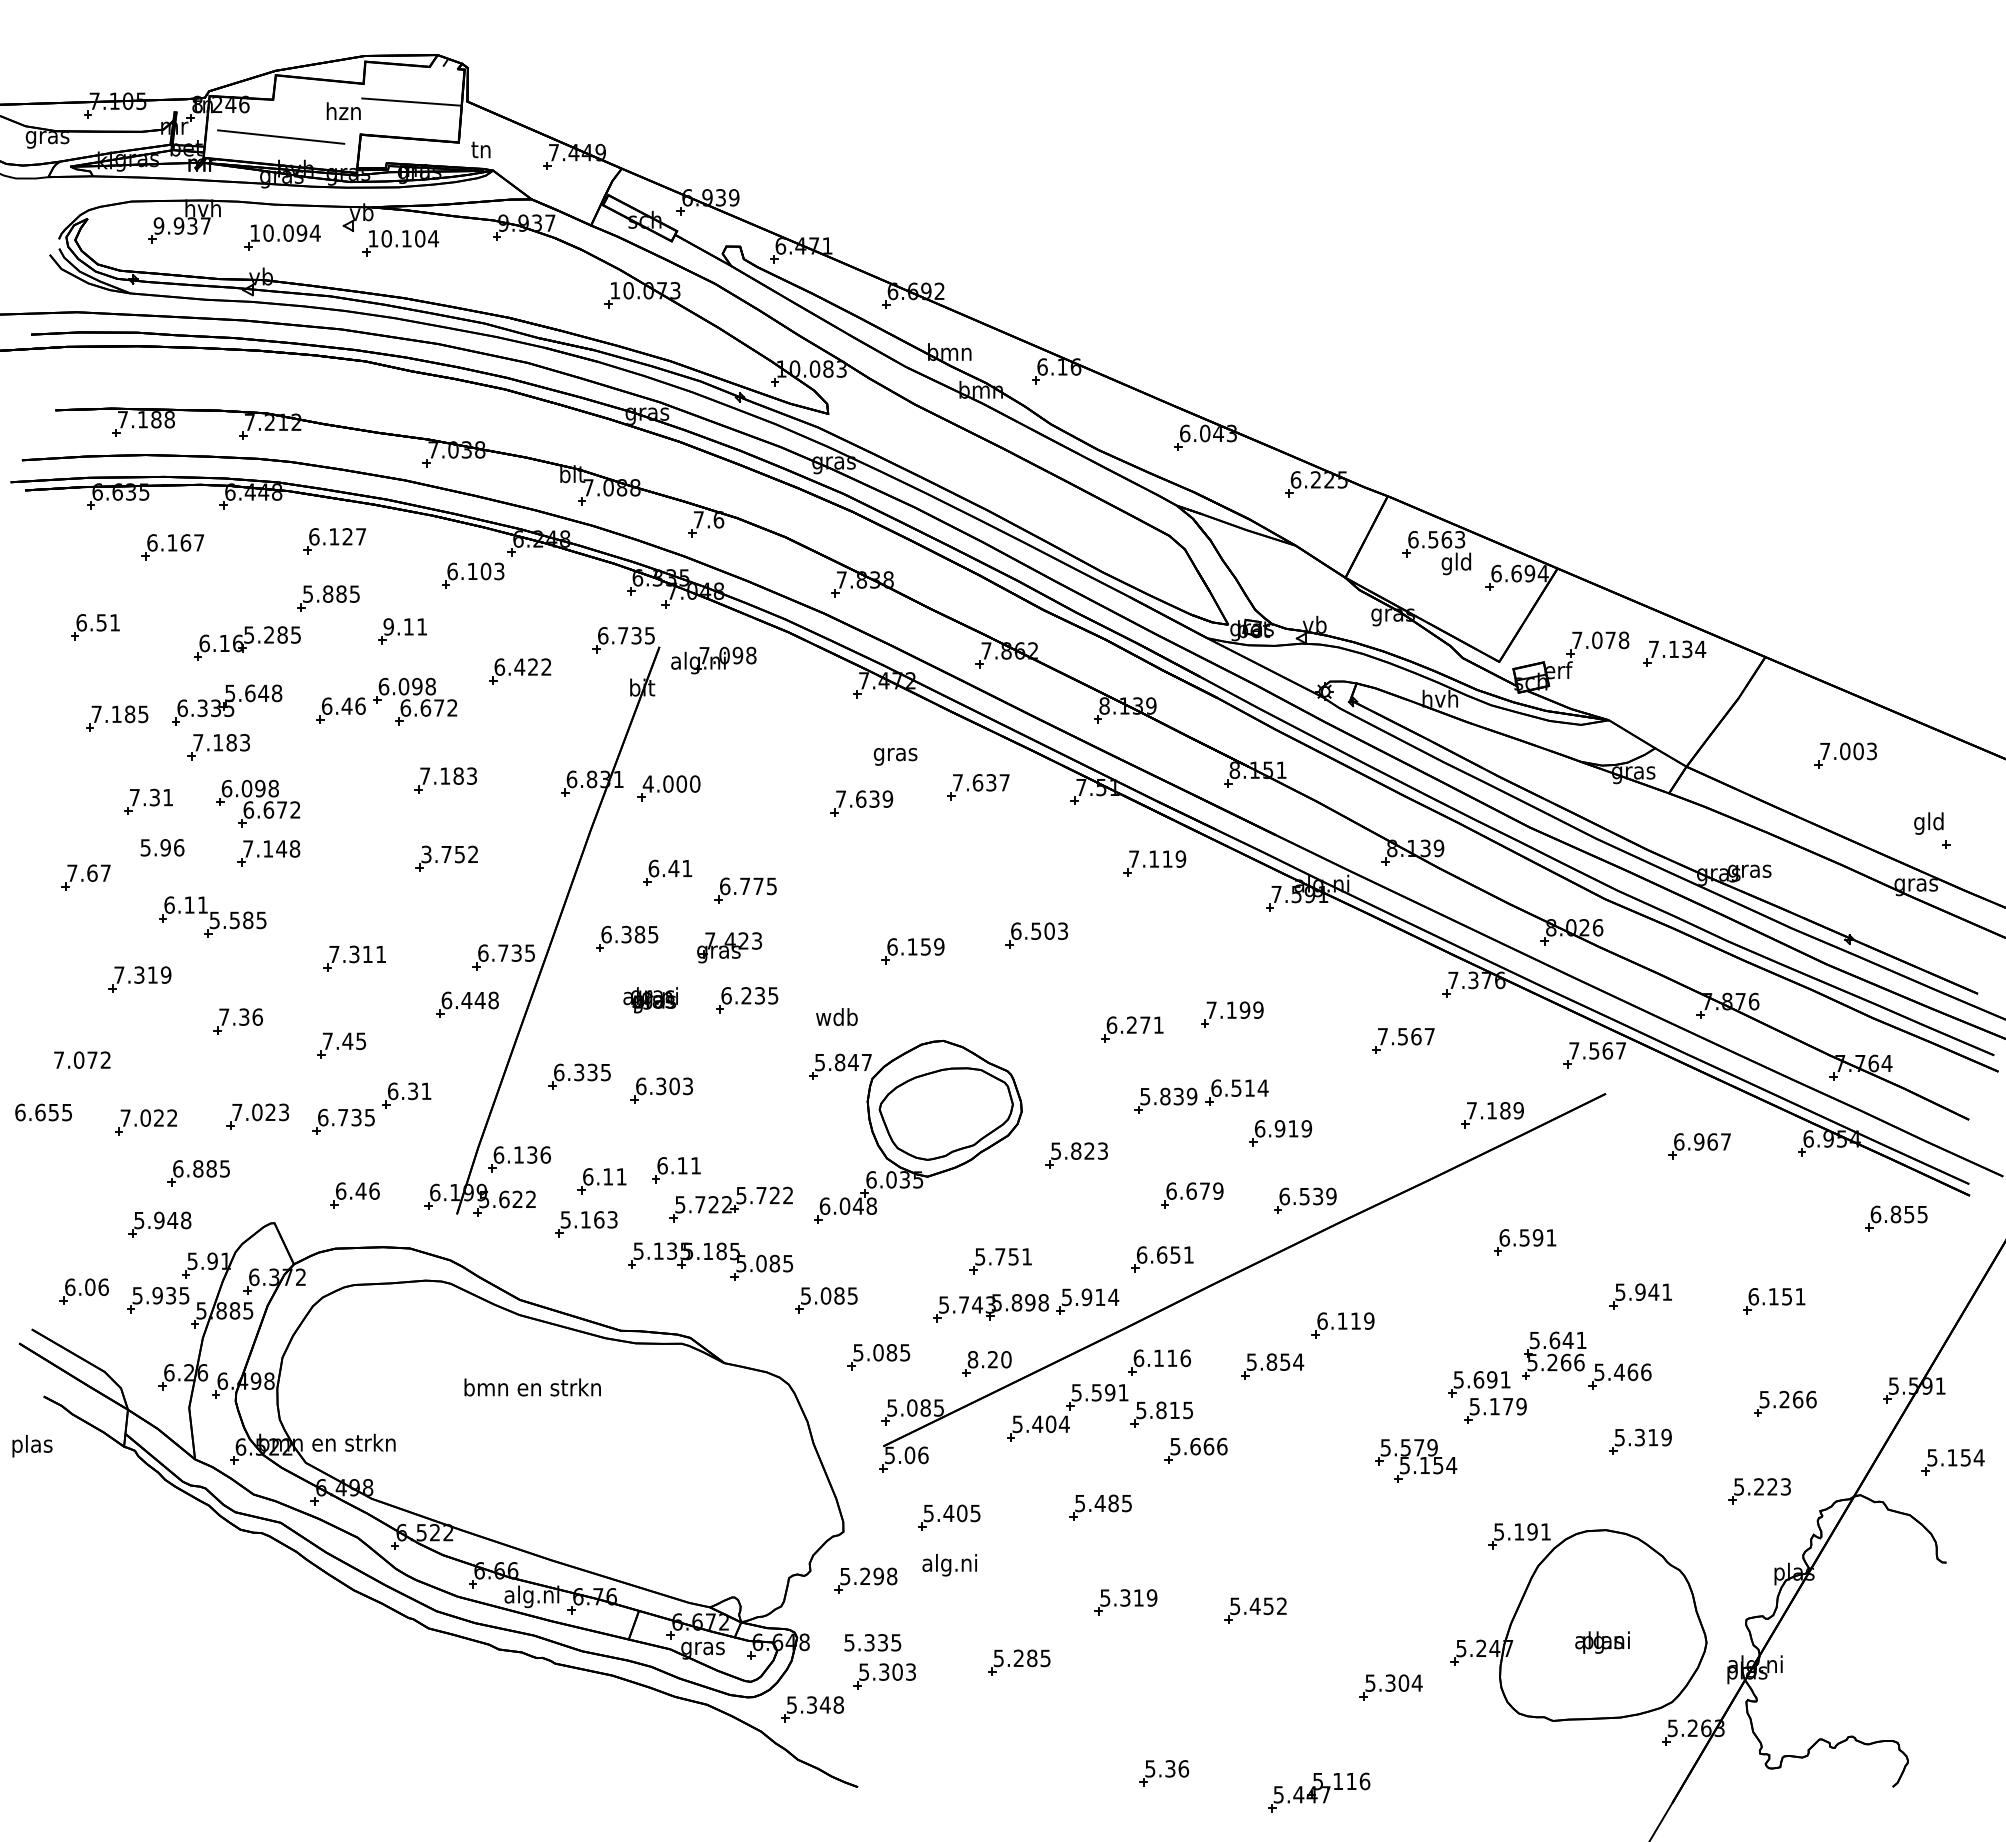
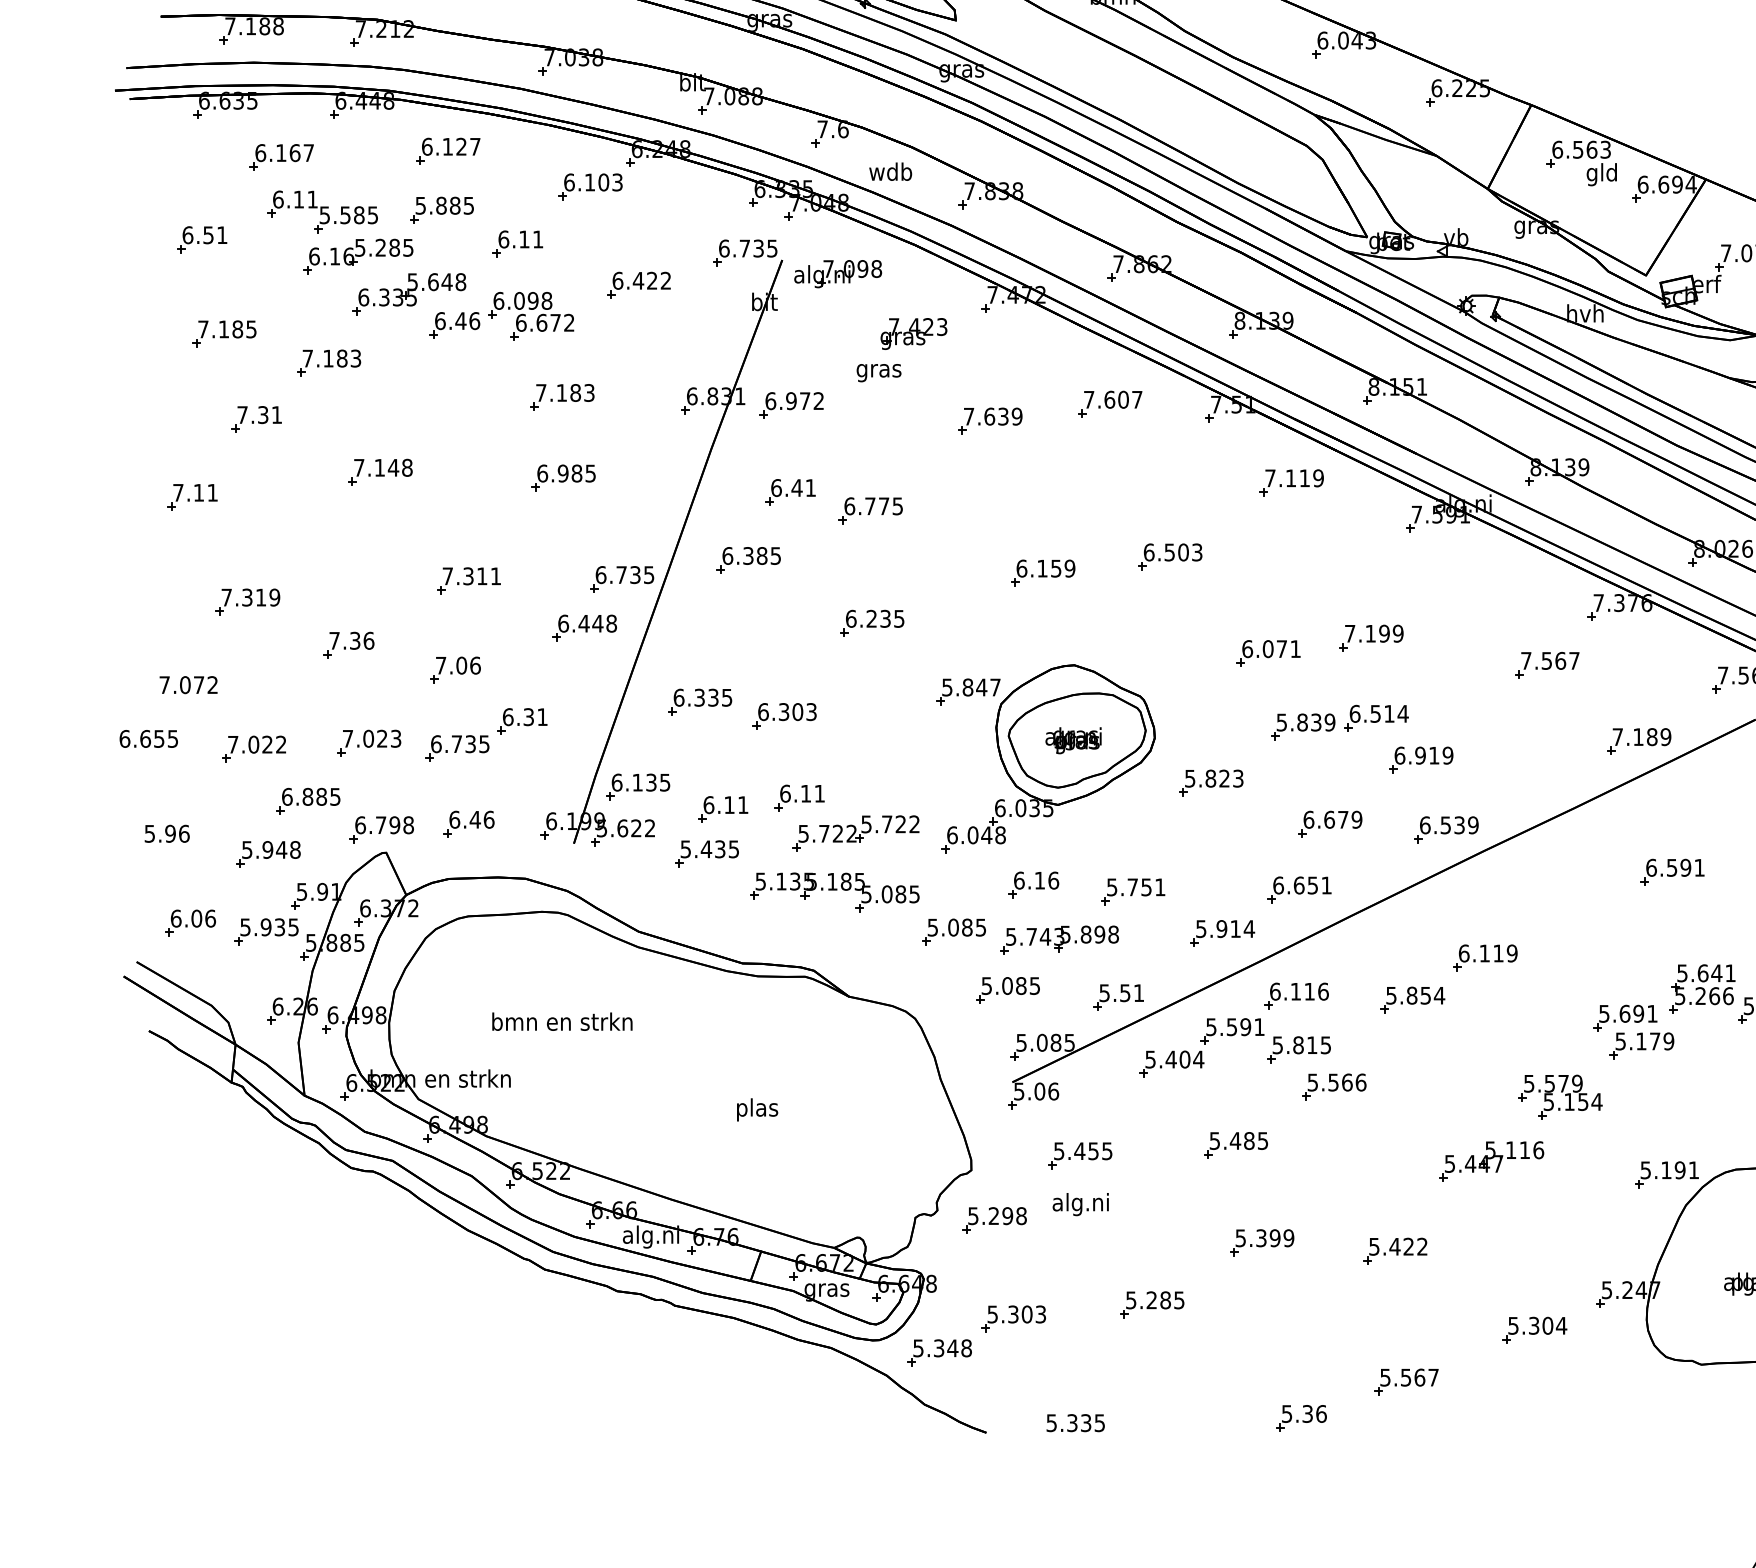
text: (388, 626) -> (503, 239), 9.11 -> 6.11
part: (227, 704) -> (409, 293), moved
text: (895, 756) -> (878, 372), moved
text: (991, 782) -> (1123, 399), 7.637 -> 7.607
text: (671, 783) -> (794, 400), 4.000 -> 6.972
part: (258, 803) -> (369, 421), removed
text: (162, 847) -> (167, 833), moved
text: (449, 854) -> (566, 473), 3.752 -> 6.985
text: (98, 872) -> (205, 492), 7.67 -> 7.11
part: (212, 916) -> (322, 211), moved
part: (729, 947) -> (913, 333), moved
text: (650, 1000) -> (1073, 740), moved
text: (836, 1016) -> (890, 171), moved
text: (1131, 1024) -> (1267, 648), 6.271 -> 6.071
text: (354, 1041) -> (468, 665), 7.45 -> 7.06
text: (545, 1154) -> (664, 782), 6.136 -> 6.135
part: (269, 1200) -> (381, 829), added
text: (598, 1219) -> (719, 848), 5.163 -> 5.435
part: (903, 1254) -> (1033, 884), added
part: (990, 1308) -> (1058, 940), moved
text: (989, 1359) -> (1121, 992), 8.20 -> 5.51
text: (532, 1387) -> (562, 1021), moved
text: (32, 1446) -> (757, 1110), moved
text: (1195, 1446) -> (1333, 1082), 5.666 -> 5.566
text: (962, 1513) -> (1093, 1151), 5.405 -> 5.455
text: (1138, 1597) -> (1274, 1237), 5.319 -> 5.399
text: (1268, 1606) -> (1408, 1246), 5.452 -> 5.422
text: (872, 1642) -> (1075, 1422), moved
part: (1266, 1737) -> (1406, 1381), added
part: (1319, 1792) -> (1491, 1161), moved

